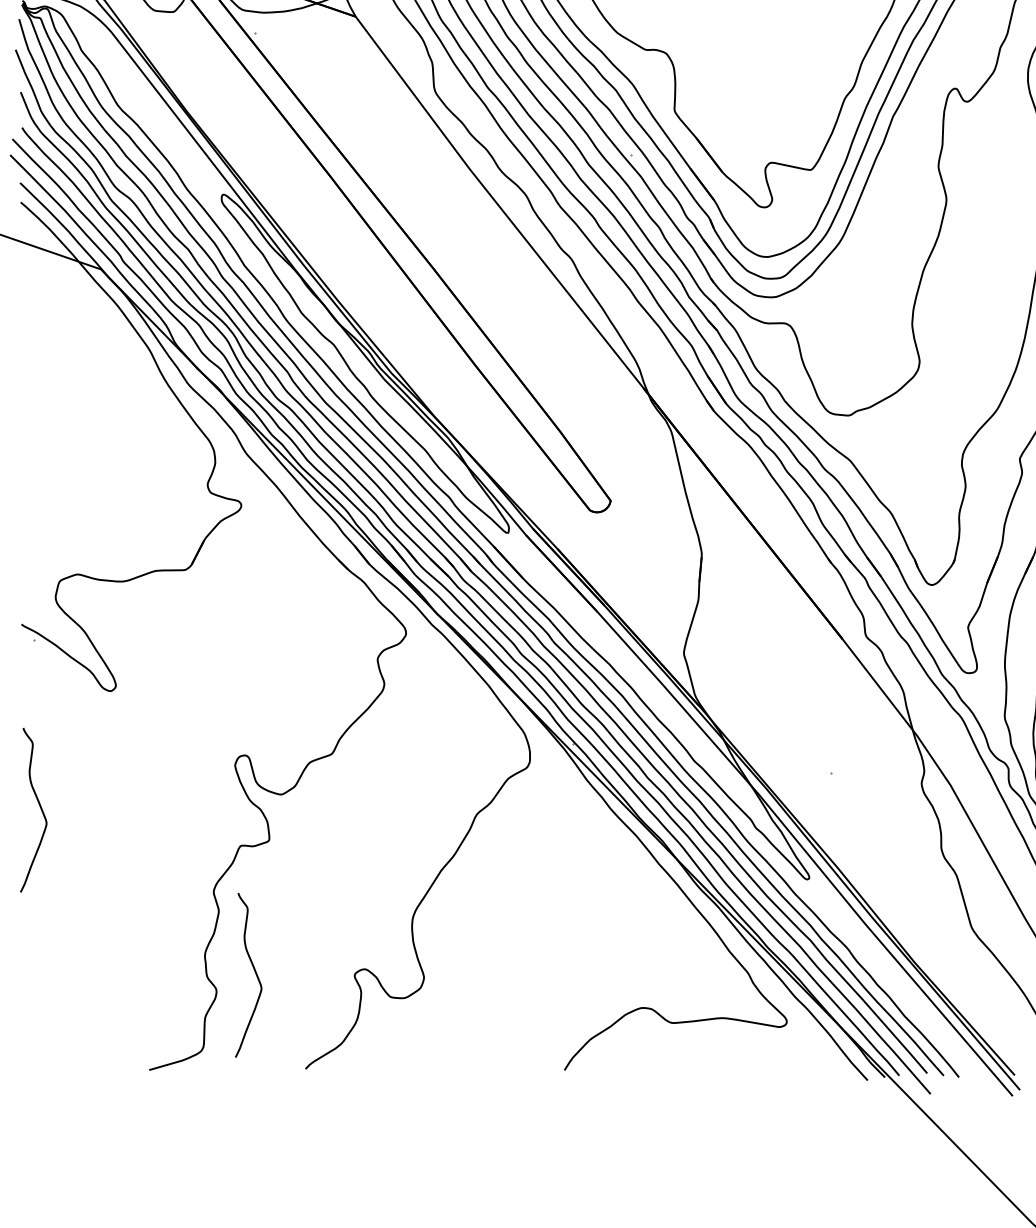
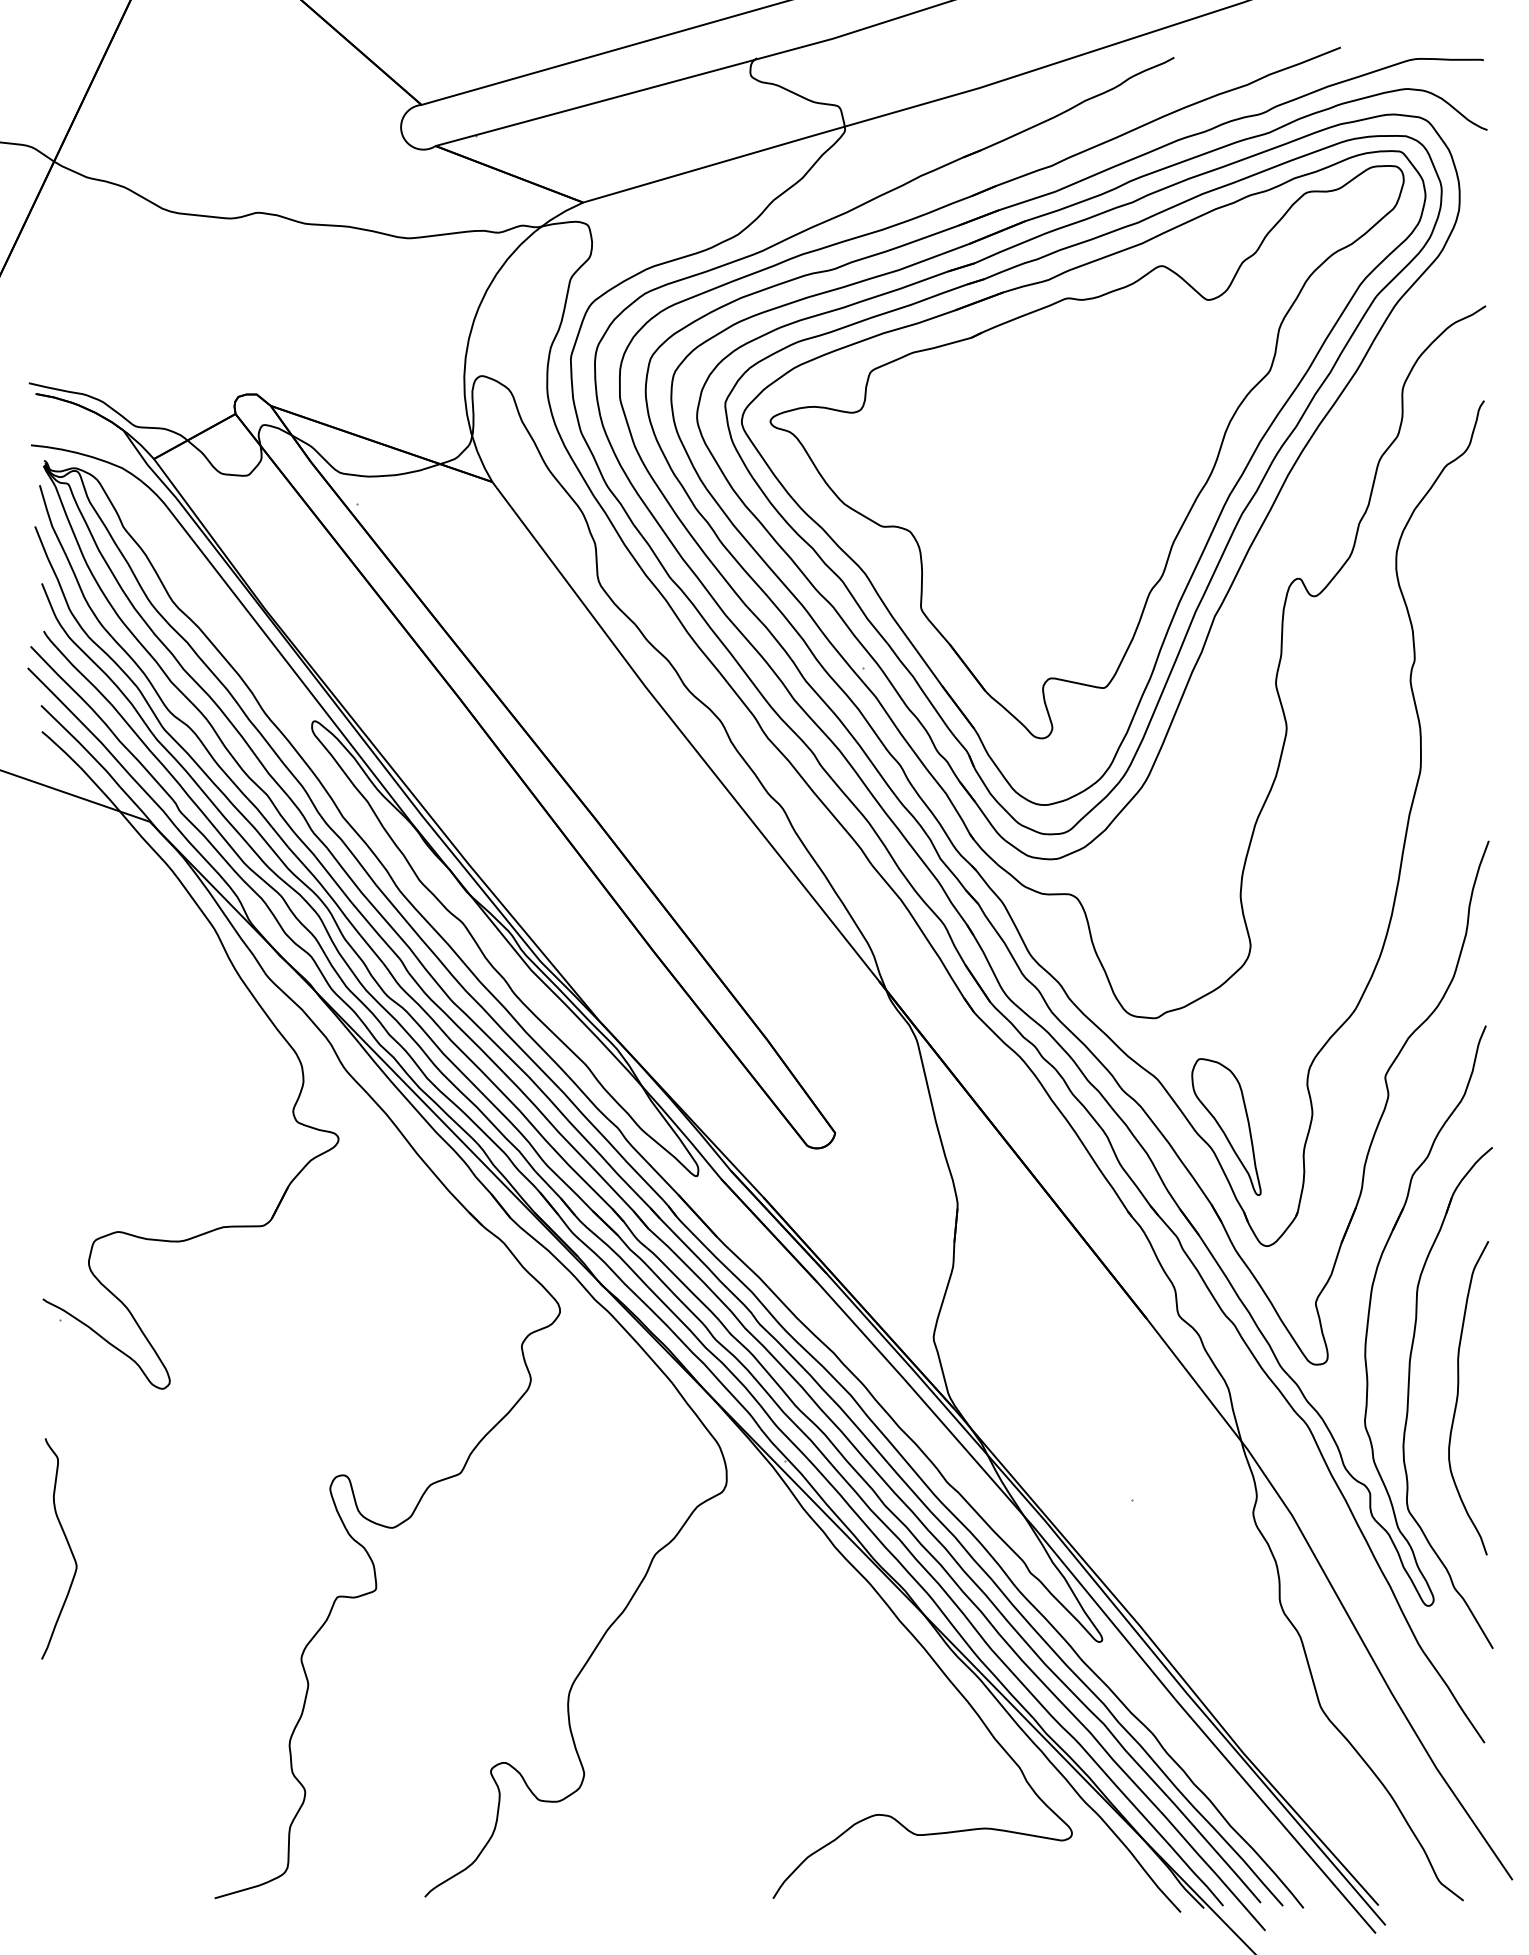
part: (901, 496) -> (1226, 1126), added
curve: (254, 972) -> (356, 1766), removed

